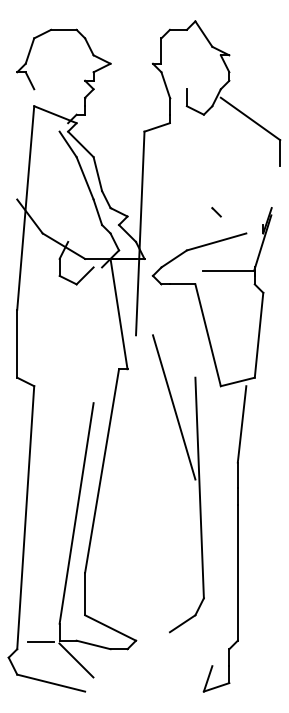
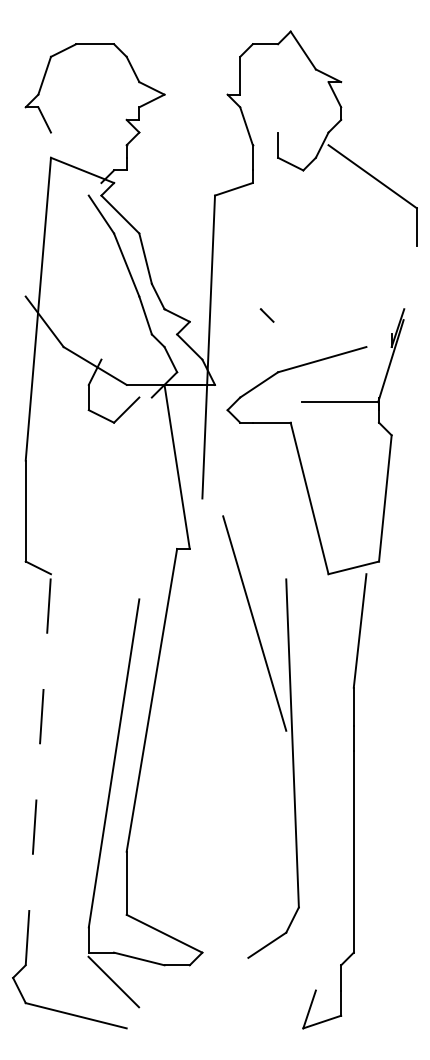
line: (216, 212) -> (267, 315), moved
part: (193, 477) -> (283, 727), moved
line: (25, 517) -> (38, 769), solid -> dashed
line: (40, 642) -> (60, 955), removed

